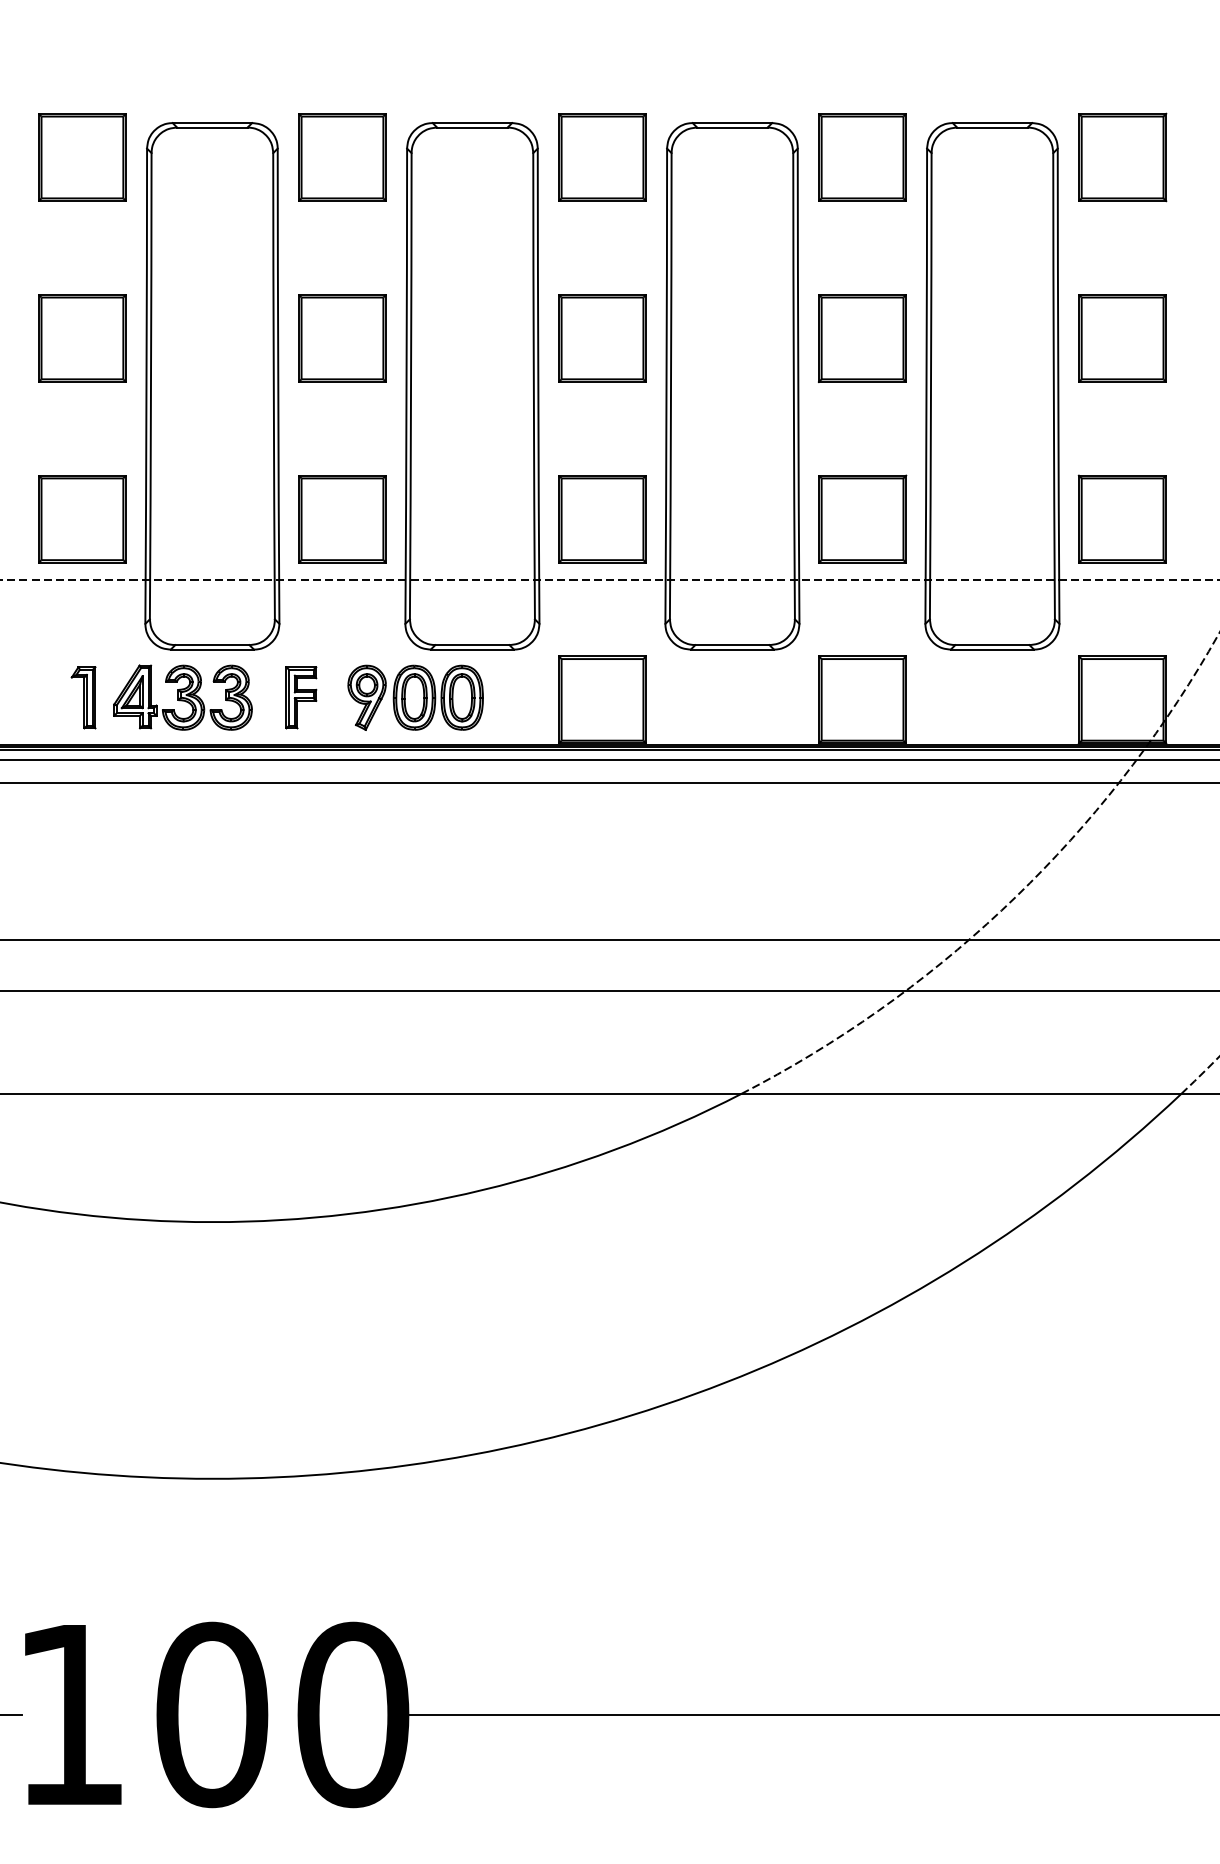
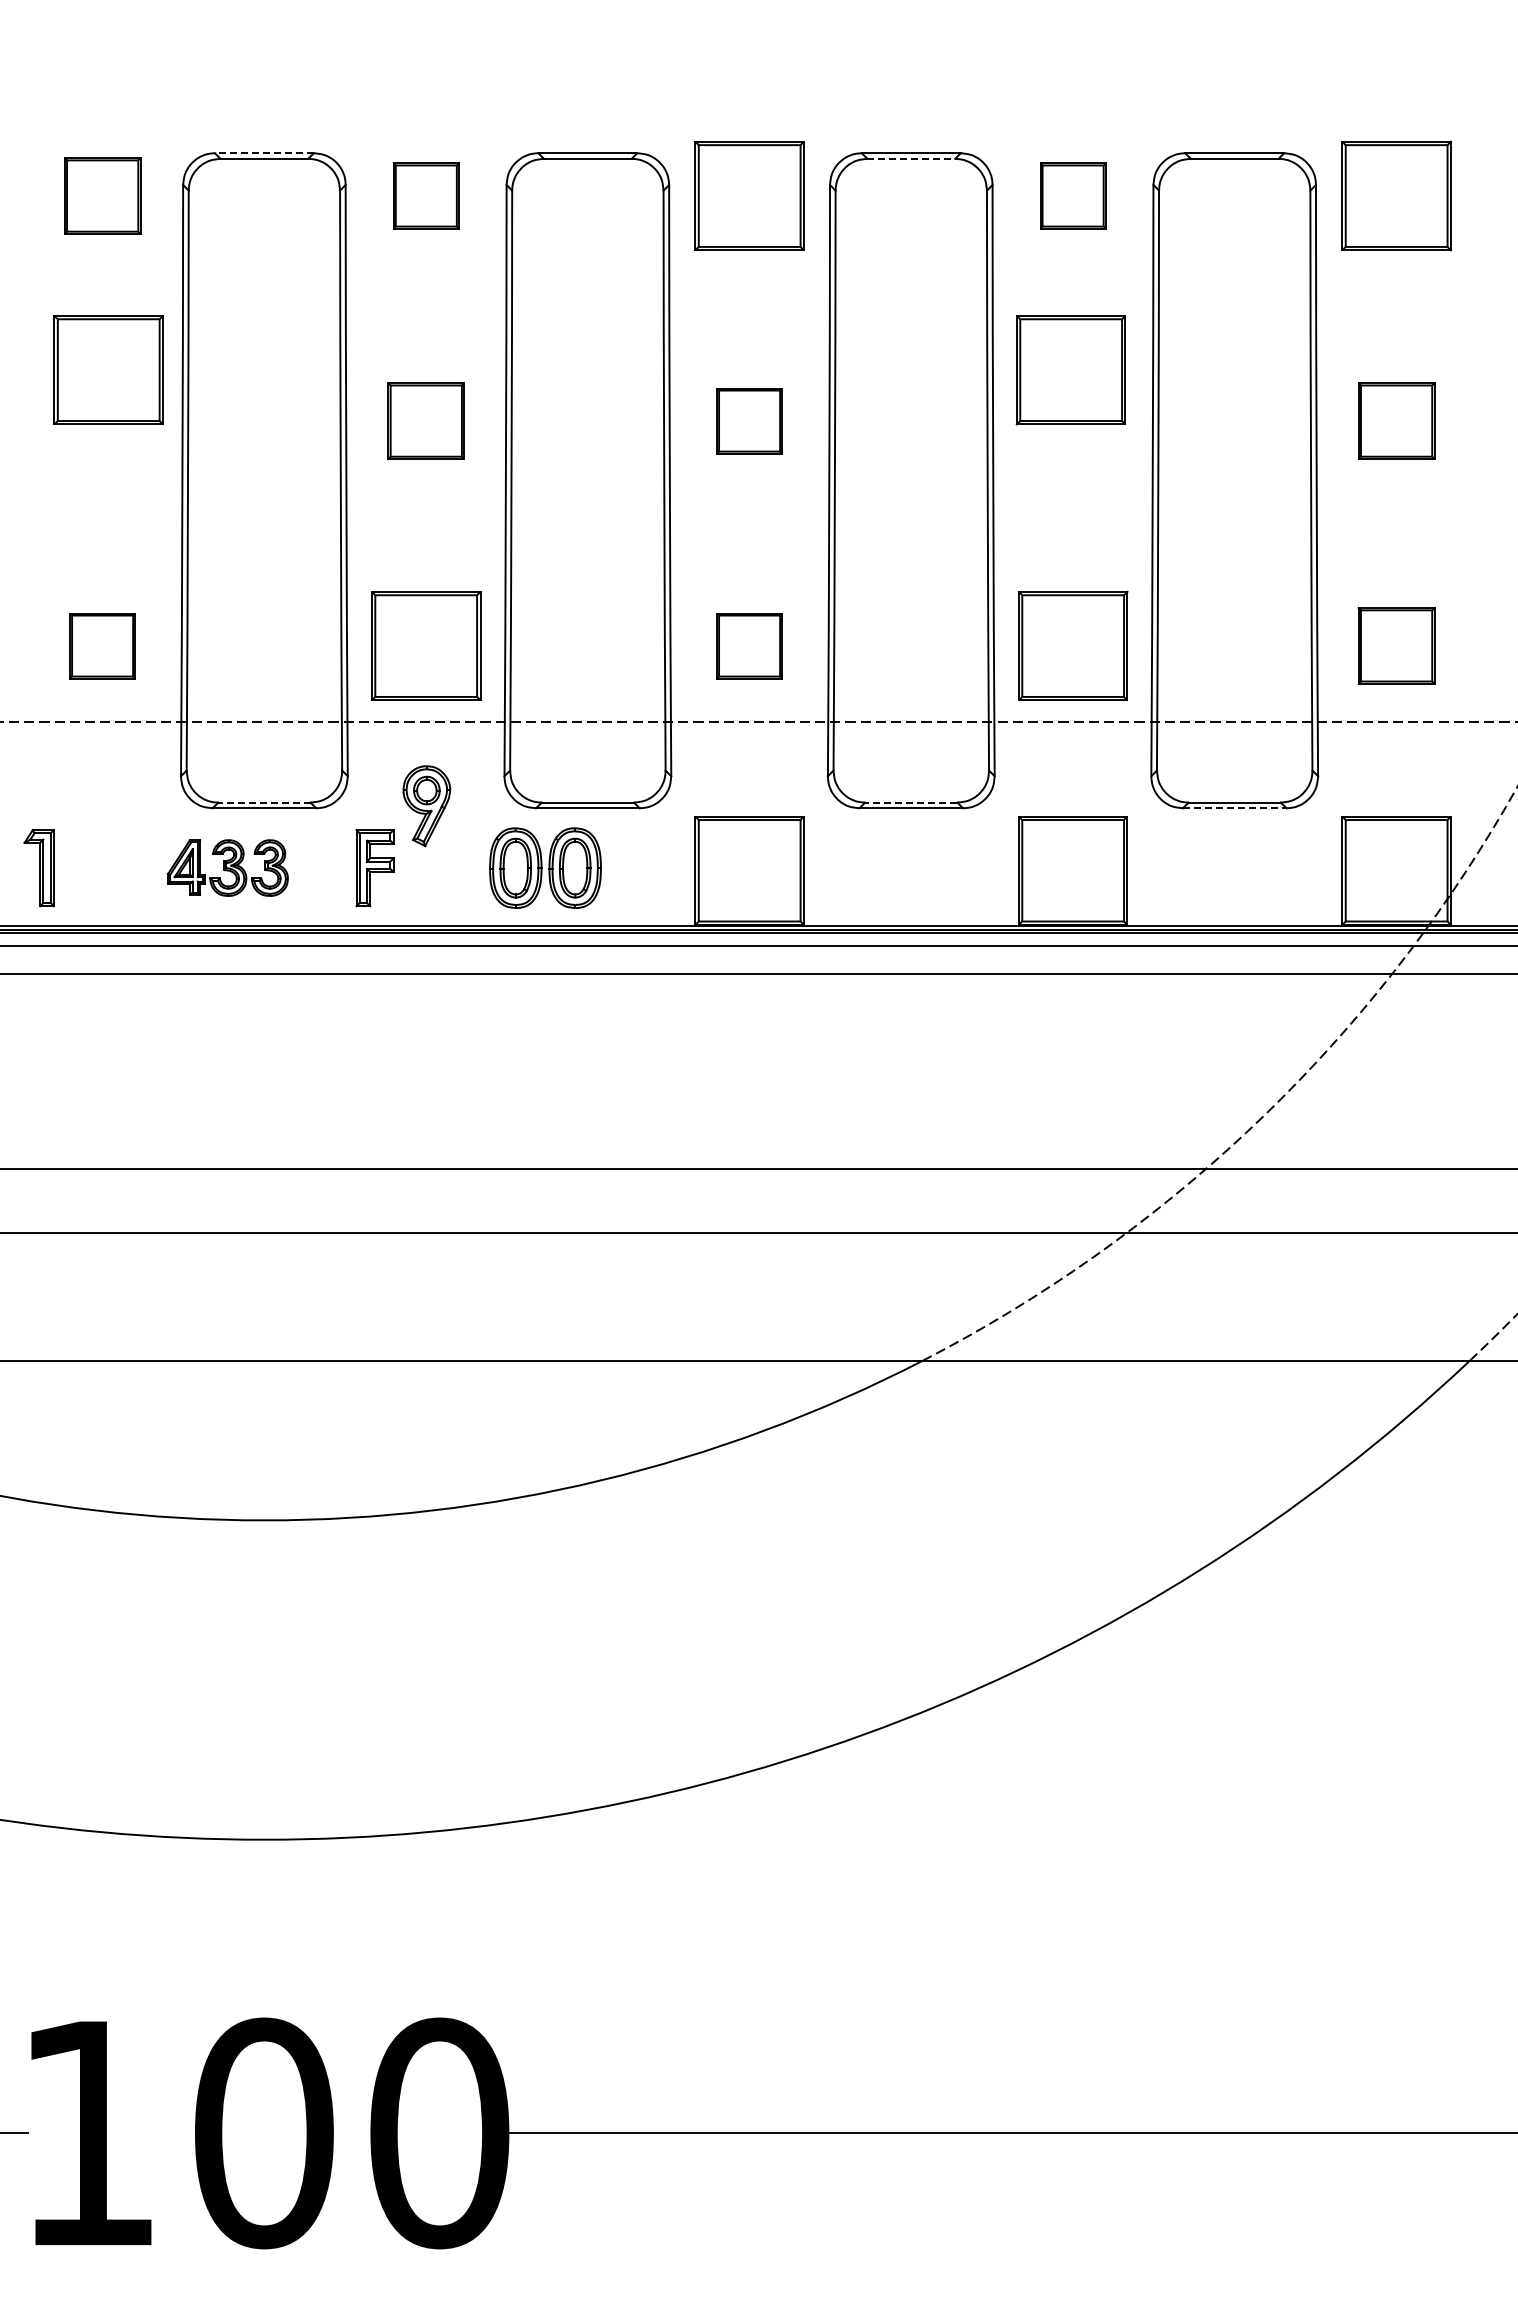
line: (211, 123) -> (263, 153), solid -> dashed
line: (732, 127) -> (911, 158), solid -> dashed
part: (82, 157) -> (102, 195), size x0.7
part: (342, 157) -> (426, 195), size x0.6
part: (862, 157) -> (1072, 195), size x0.6
part: (82, 337) -> (108, 369), moved
part: (342, 337) -> (426, 420), size x0.7
part: (602, 337) -> (749, 420), size x0.6
part: (1122, 337) -> (1396, 420), size x0.7
part: (862, 338) -> (1070, 370), moved
part: (82, 518) -> (102, 645), size x0.6
part: (602, 518) -> (749, 645), size x0.6
part: (1122, 518) -> (1396, 645), size x0.7
line: (211, 645) -> (263, 802), solid -> dashed
line: (731, 645) -> (910, 802), solid -> dashed
line: (992, 649) -> (1234, 808), solid -> dashed
part: (182, 697) -> (227, 867), size x0.7
part: (83, 698) -> (38, 868), moved
part: (366, 698) -> (426, 806), moved

